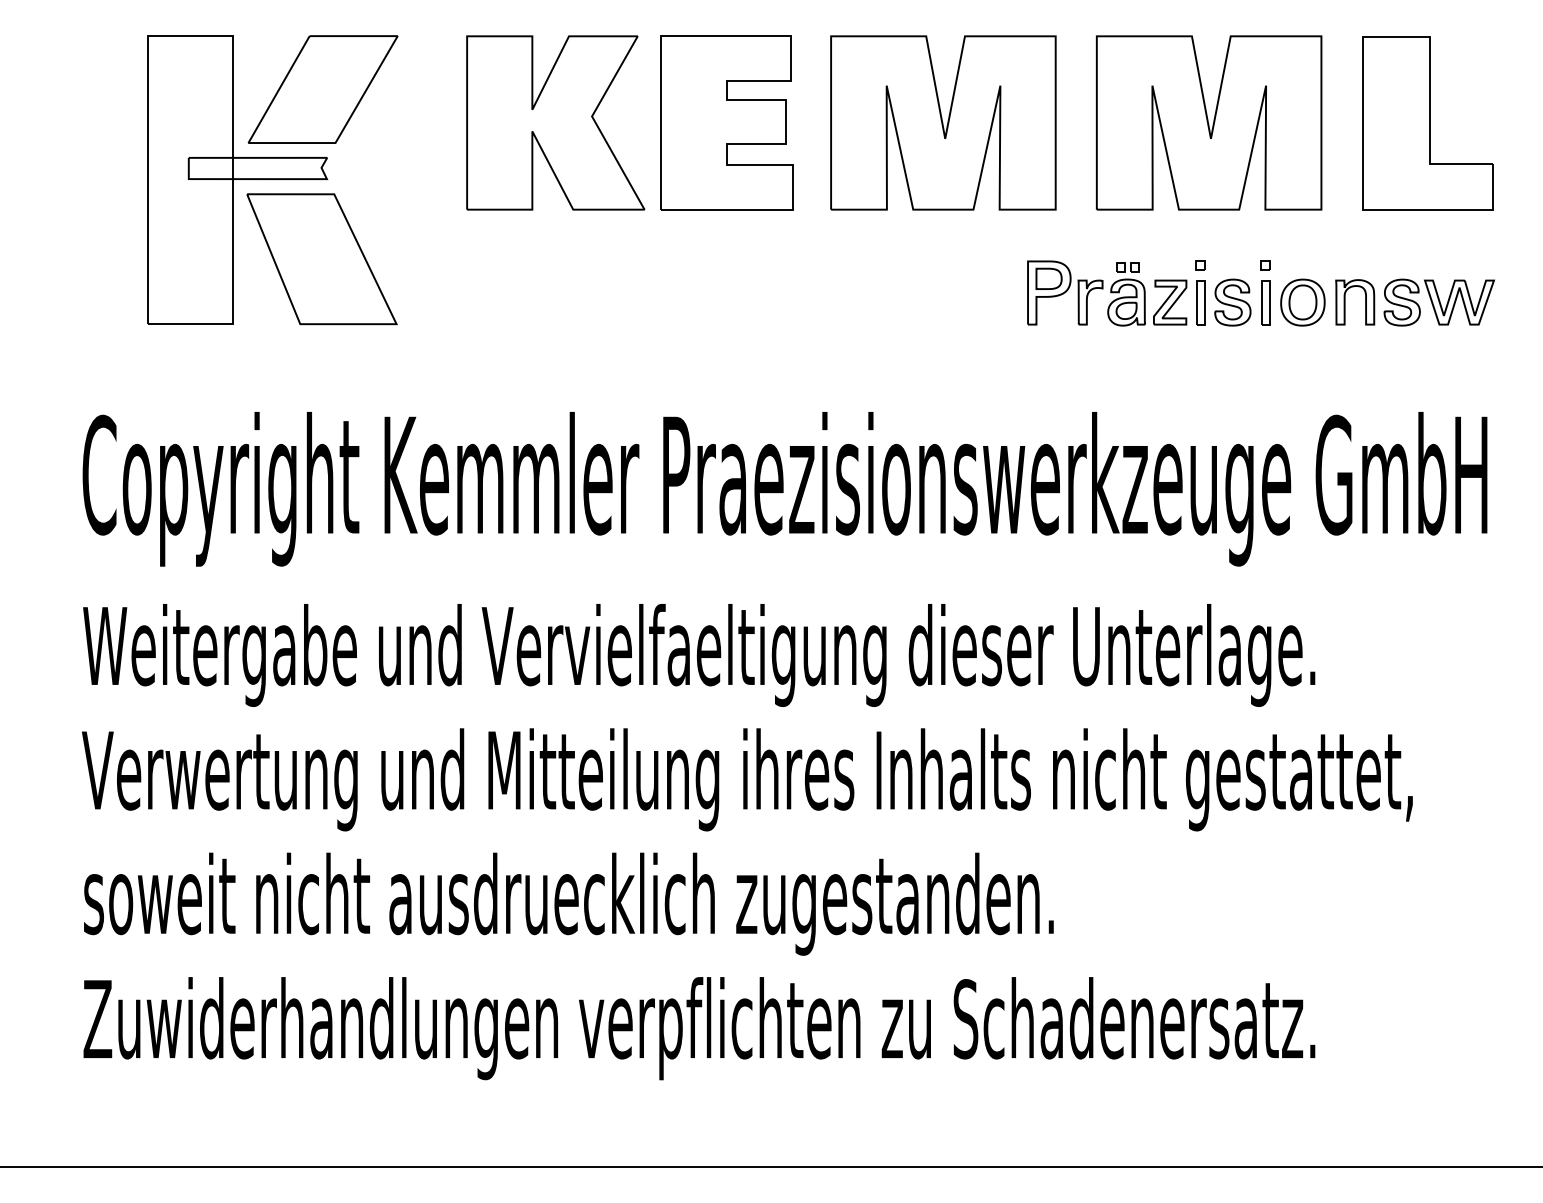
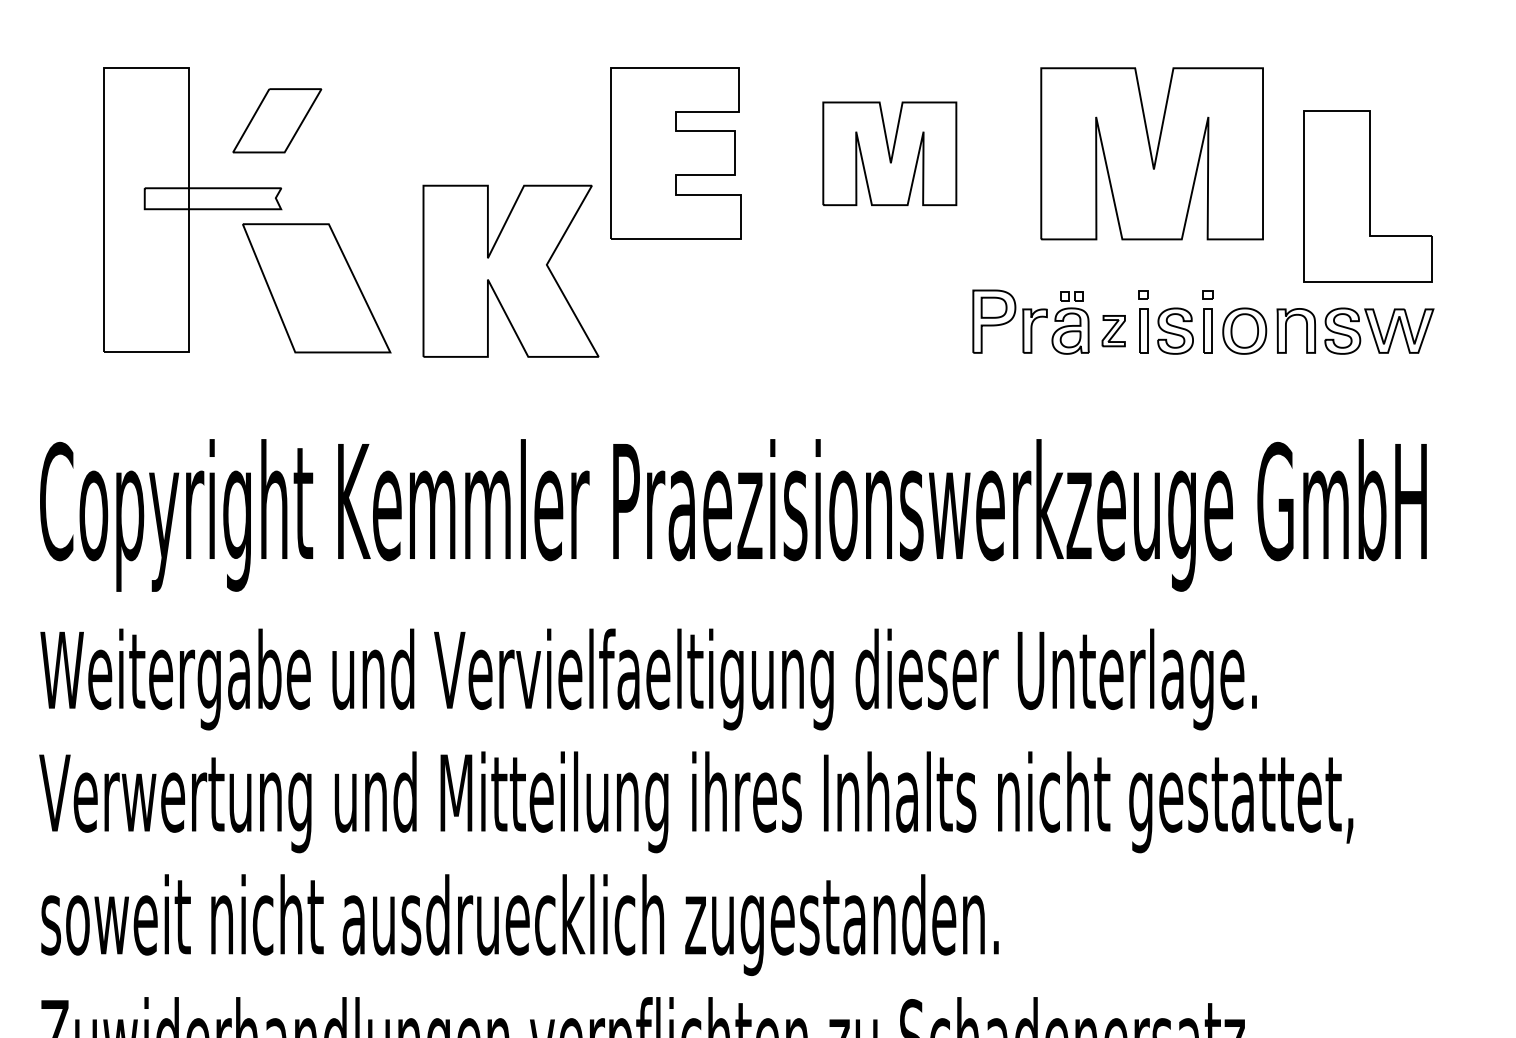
part: (322, 89) -> (276, 120), size x0.6
part: (555, 122) -> (510, 270), moved
part: (943, 122) -> (889, 153), size x0.6
part: (1427, 123) -> (1367, 196), moved
part: (321, 259) -> (316, 288), moved
part: (1170, 302) -> (1113, 331), size x0.7

